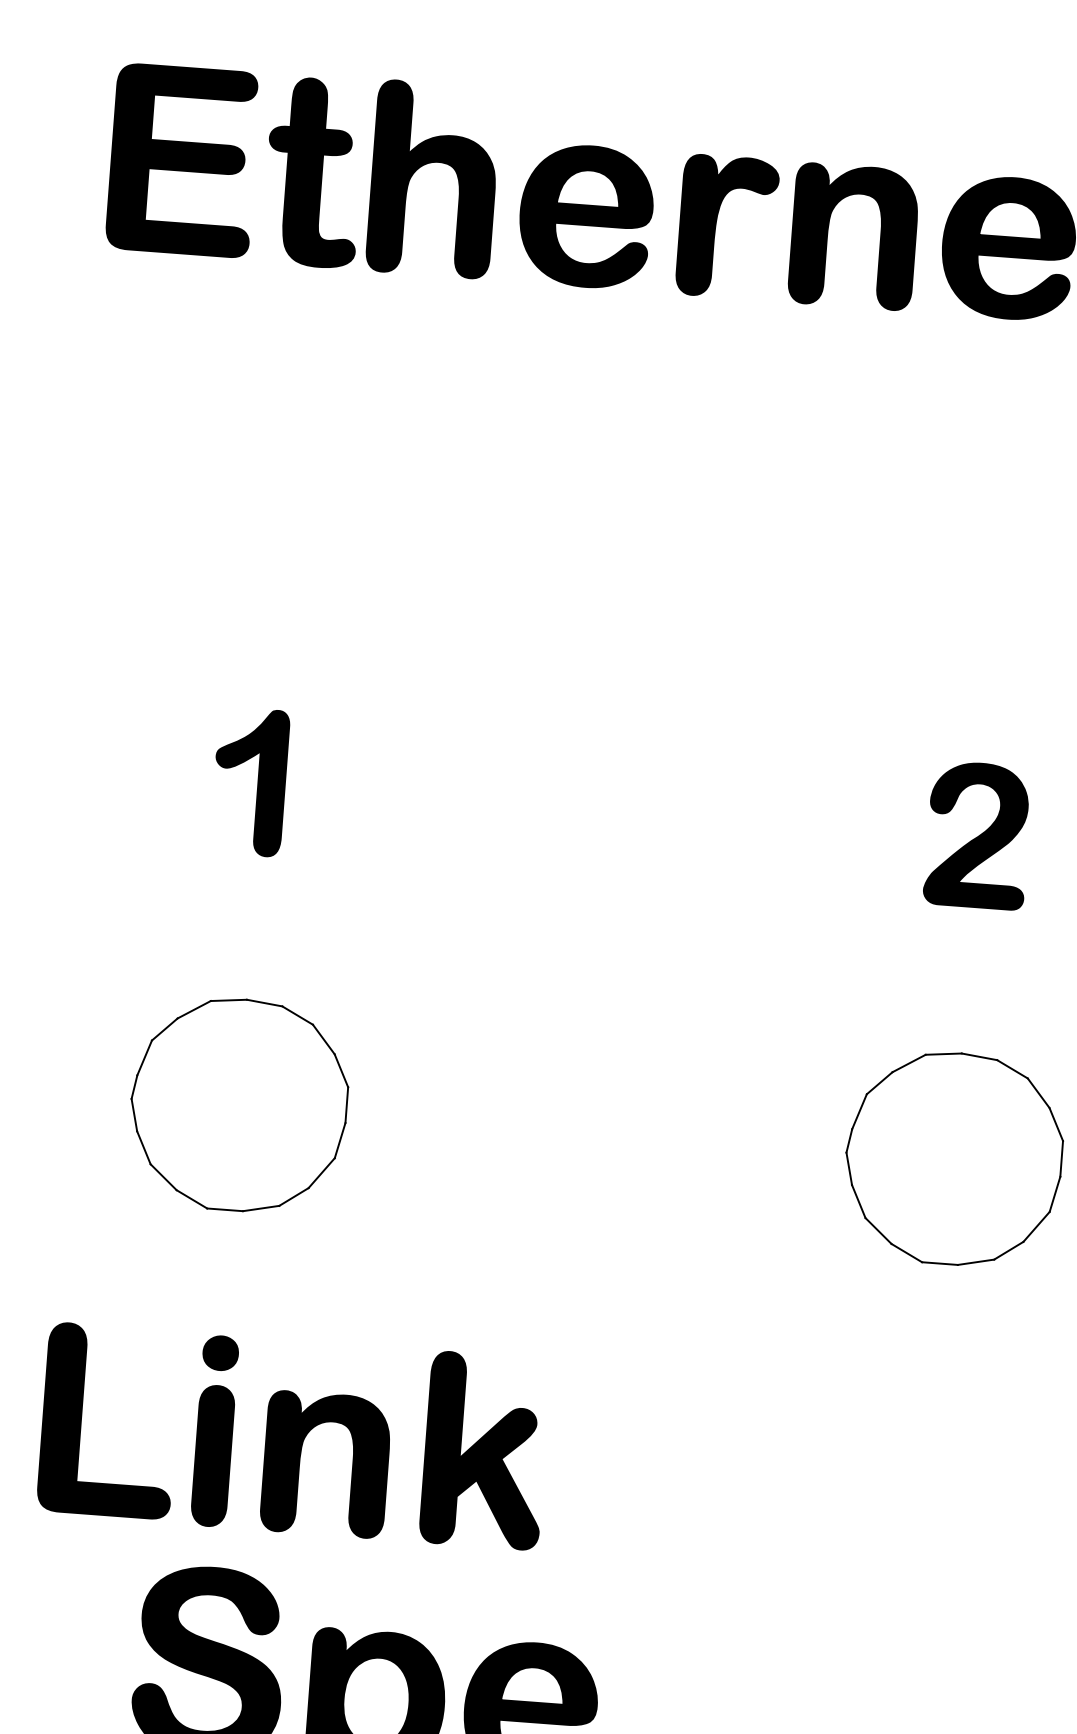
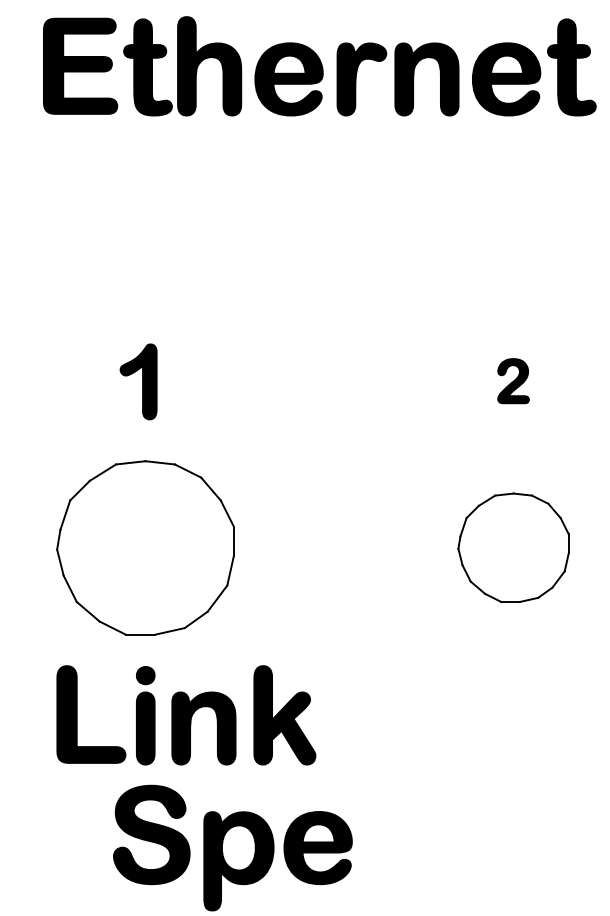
part: (978, 833) -> (513, 380), size x0.6
part: (239, 1104) -> (145, 547), size x1.6

